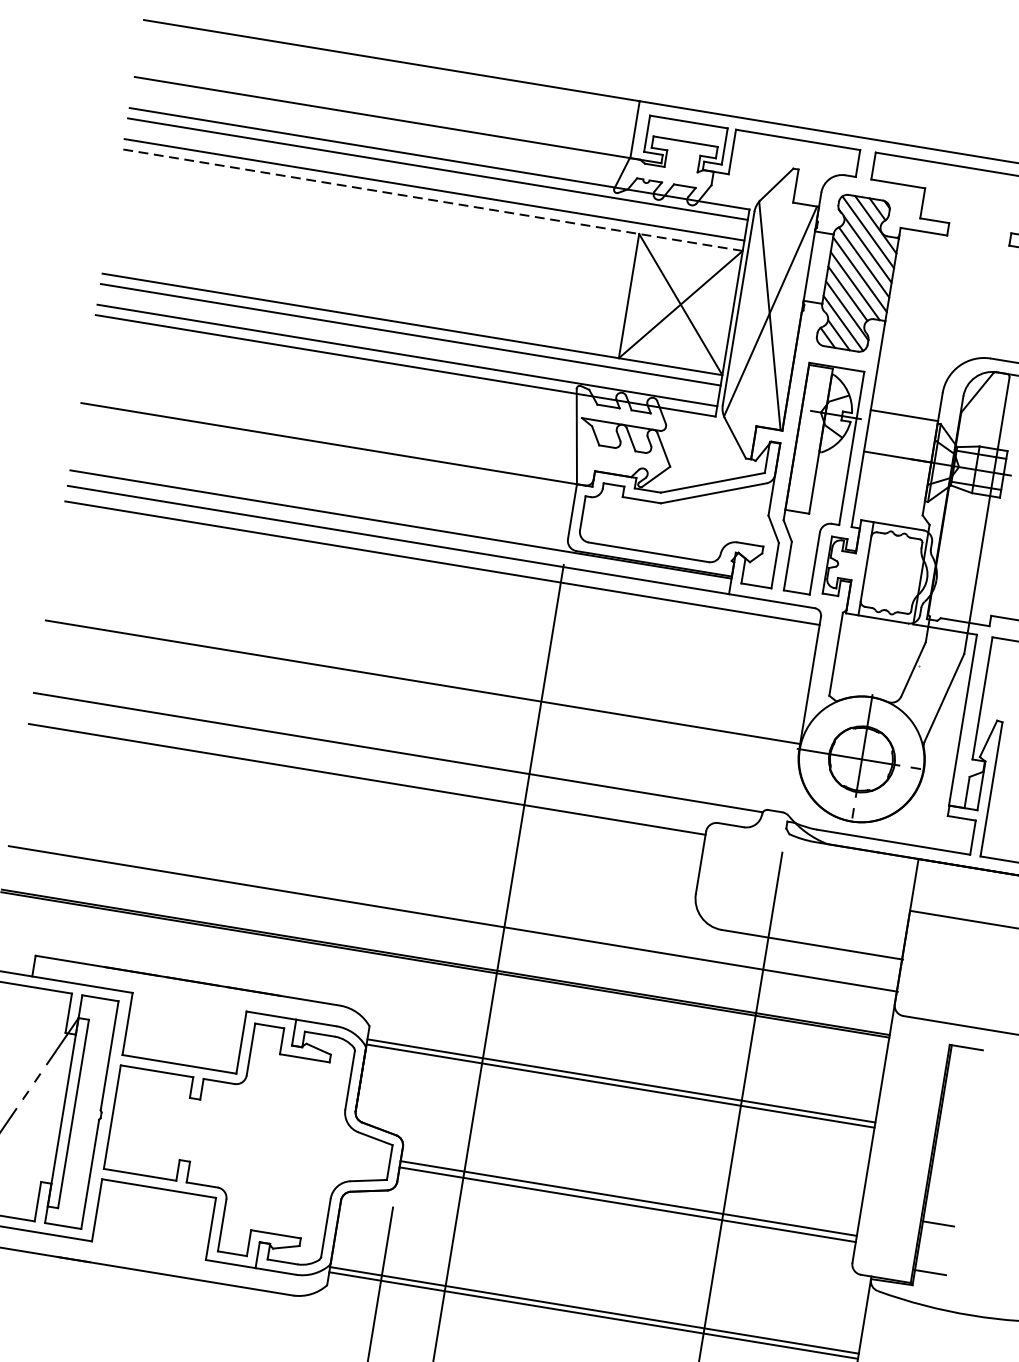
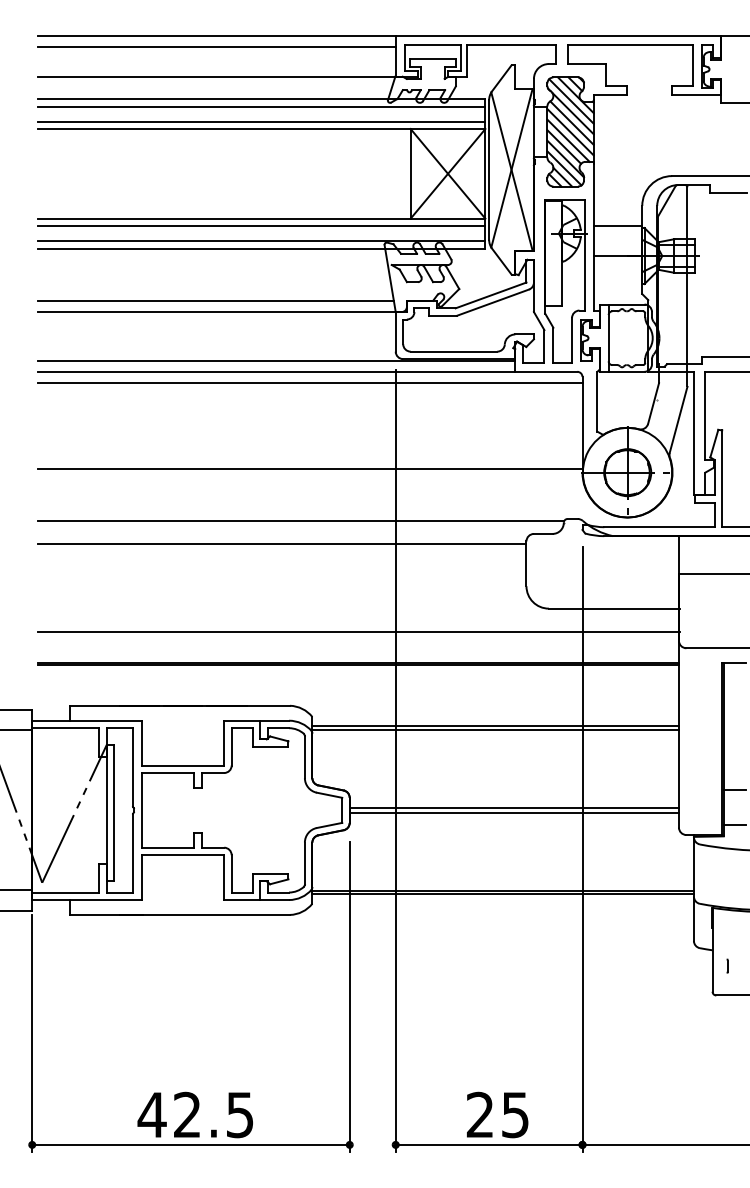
line: (388, 75) -> (216, 46), added
line: (432, 200) -> (261, 129), dashed -> solid
line: (329, 427) -> (215, 300), added

